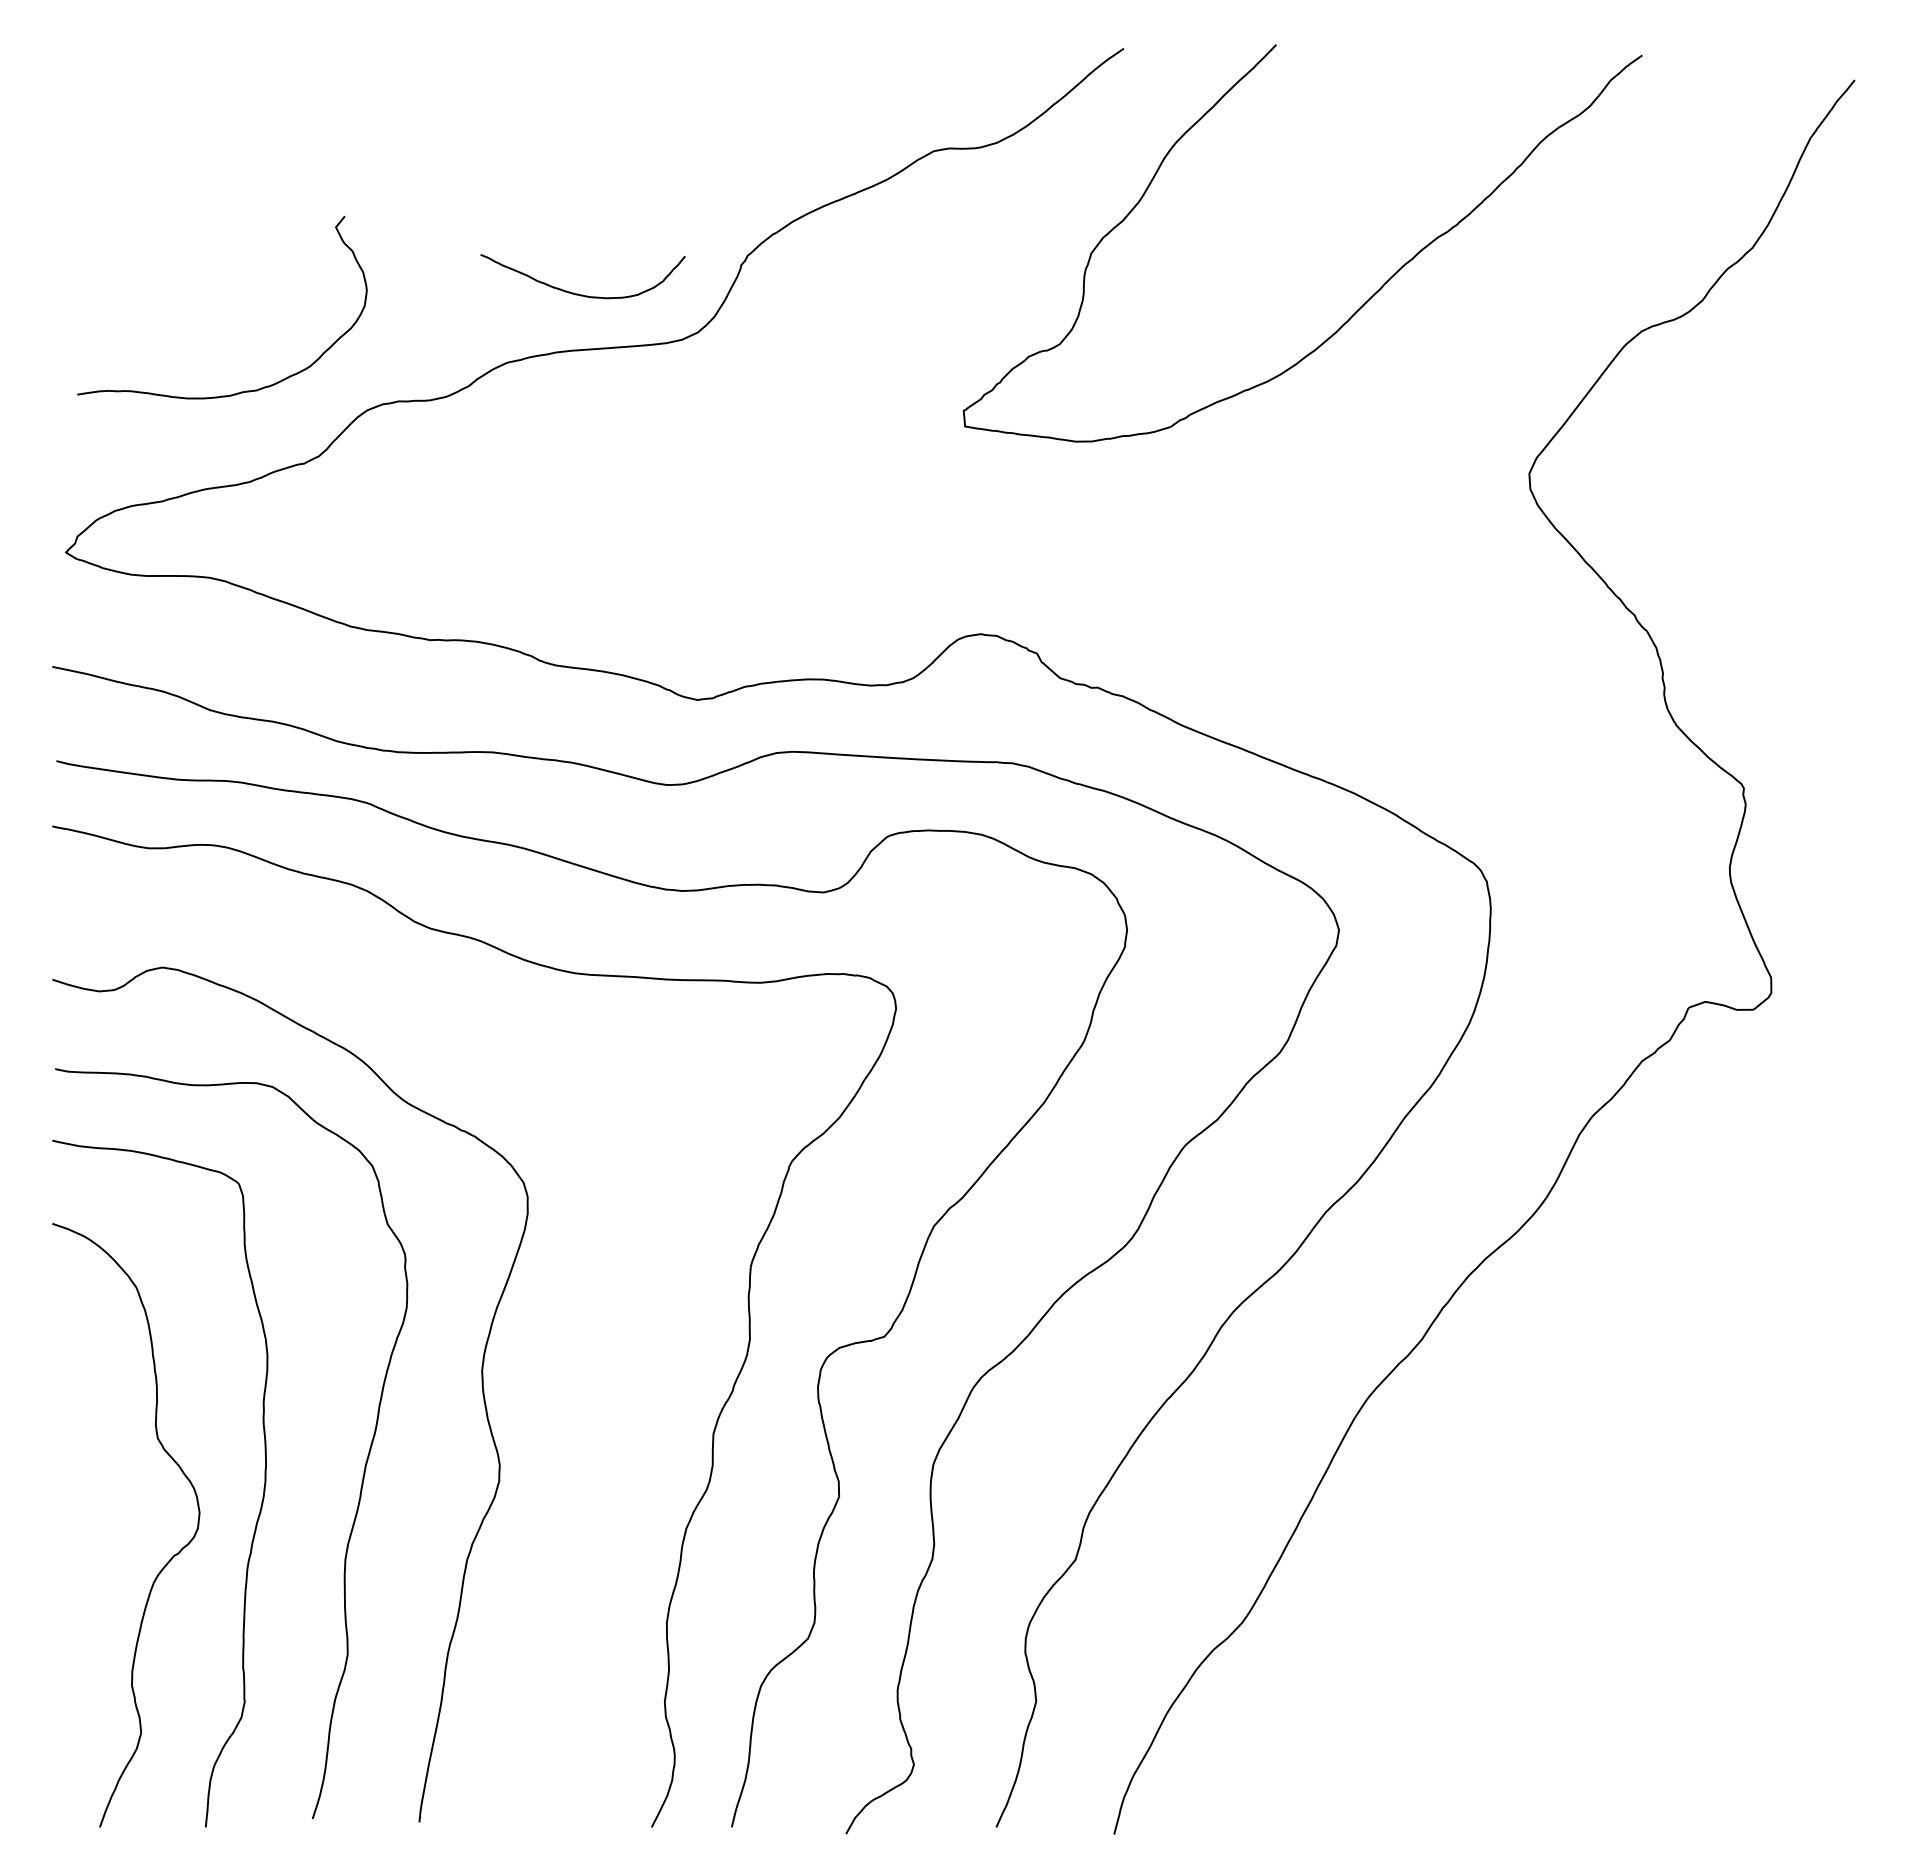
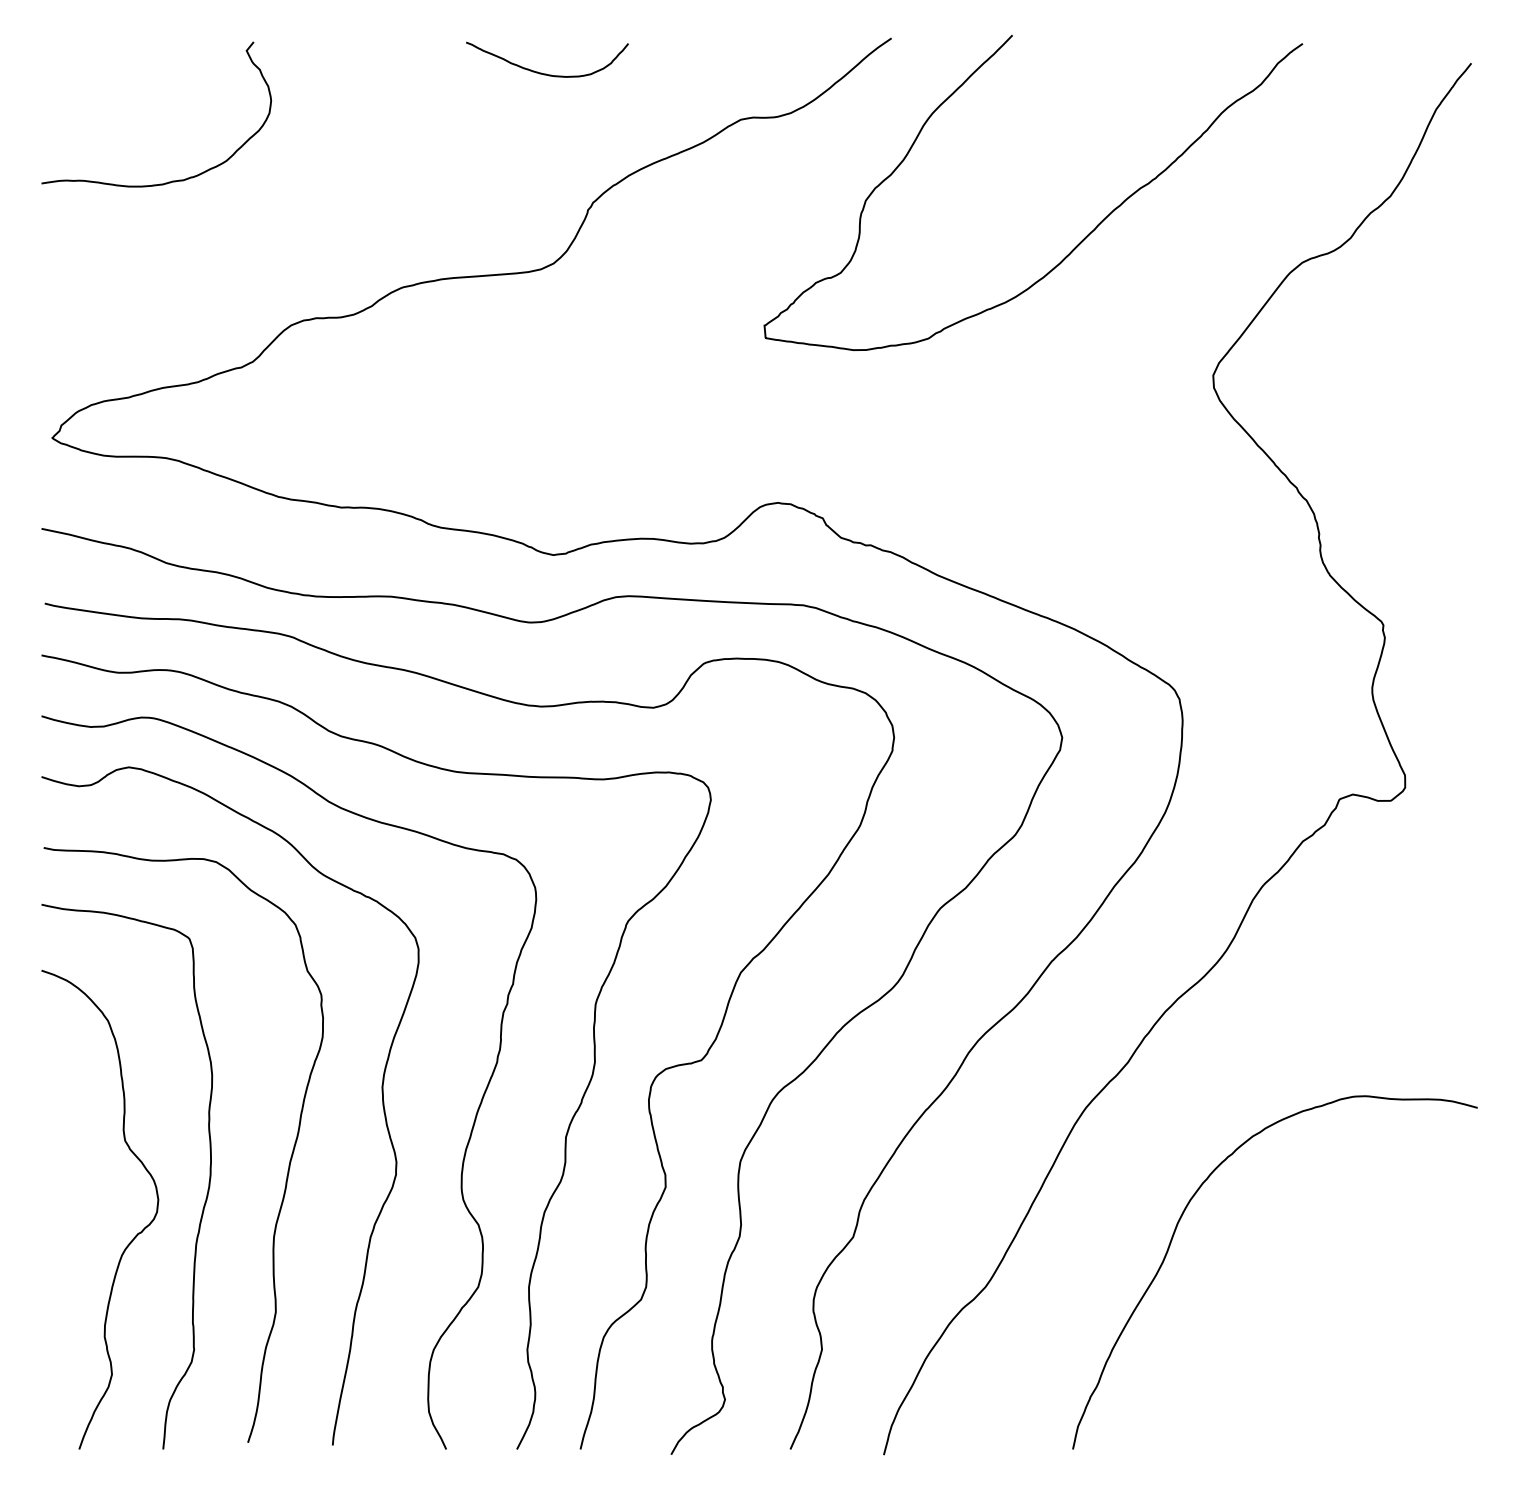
curve: (578, 293) -> (543, 73), moved
curve: (241, 391) -> (171, 181), moved
curve: (593, 1426) -> (470, 1131), added
curve: (1479, 1559) -> (1173, 1236), added

